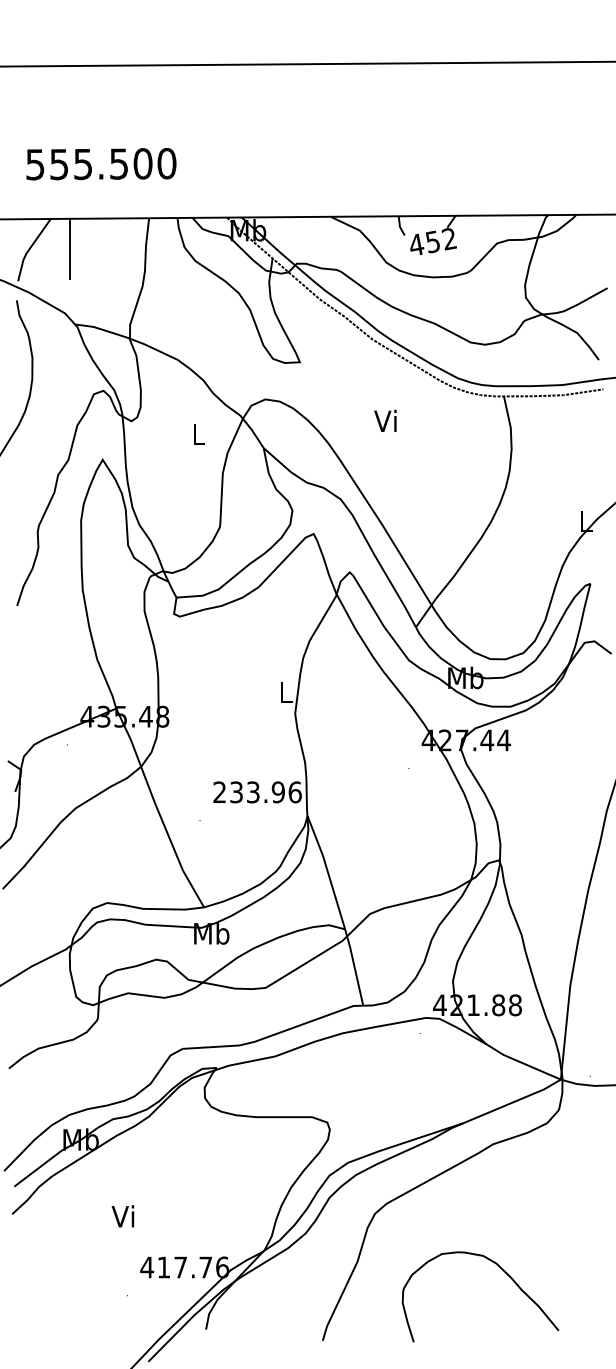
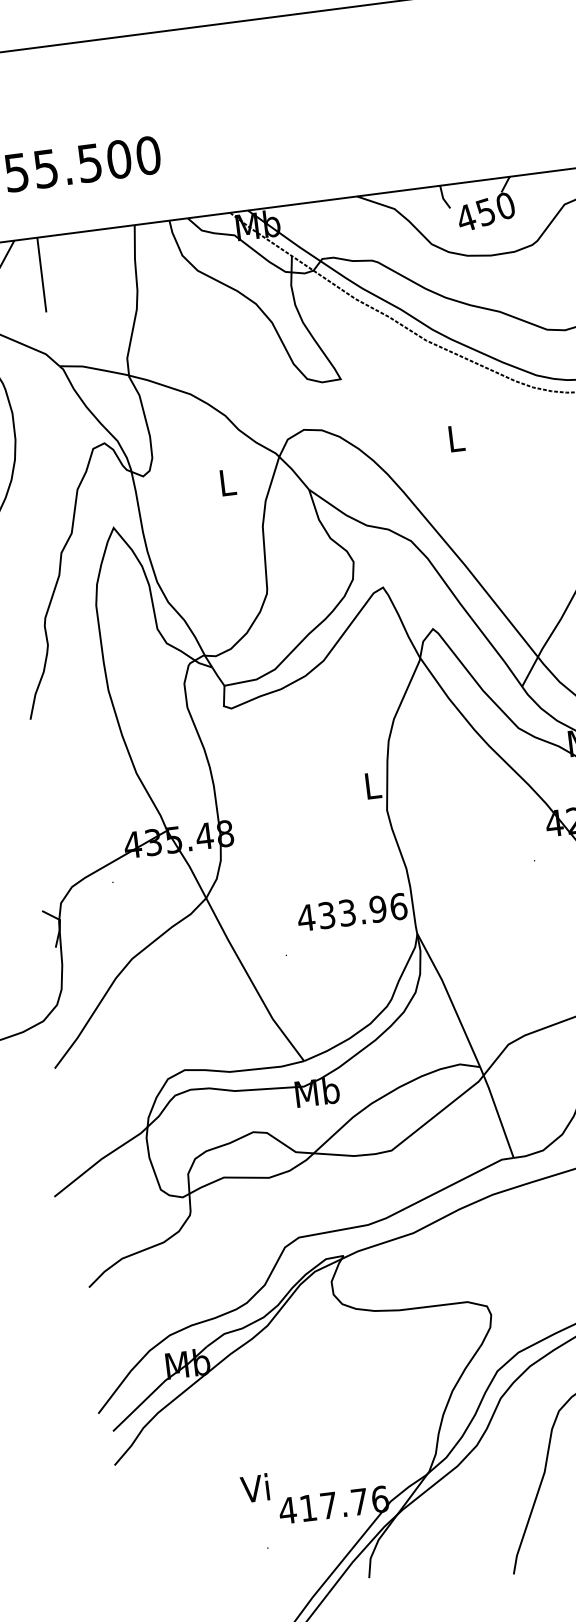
text: (448, 239) -> (504, 206), 452 -> 450
text: (385, 420) -> (454, 437), Vi -> L
text: (219, 791) -> (305, 916), 233.96 -> 433.96
text: (122, 1216) -> (254, 1488), moved

